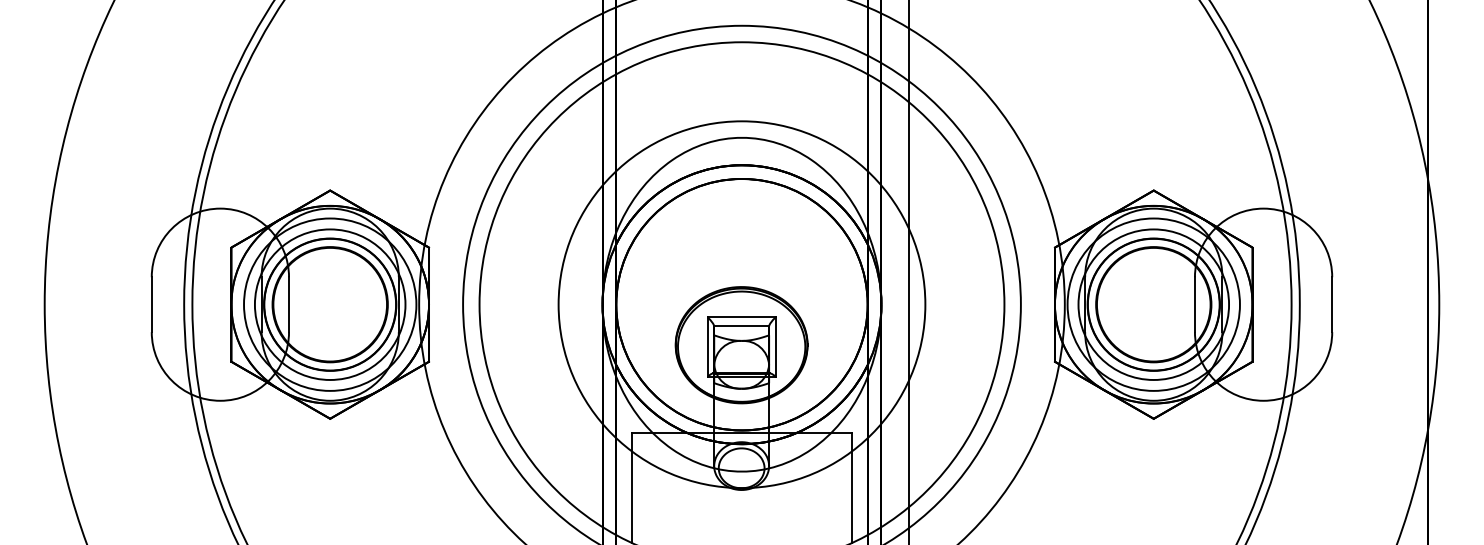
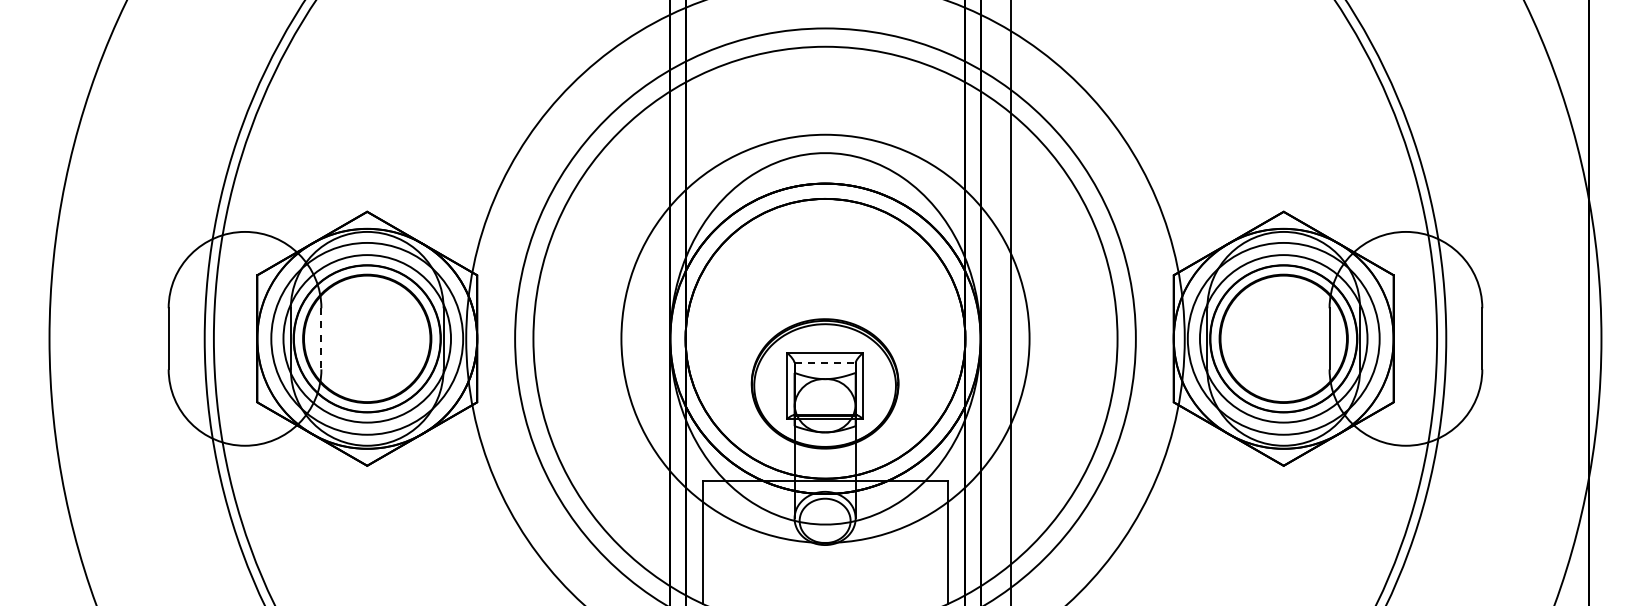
line: (289, 304) -> (321, 338), solid -> dashed
line: (742, 325) -> (825, 362), solid -> dashed

